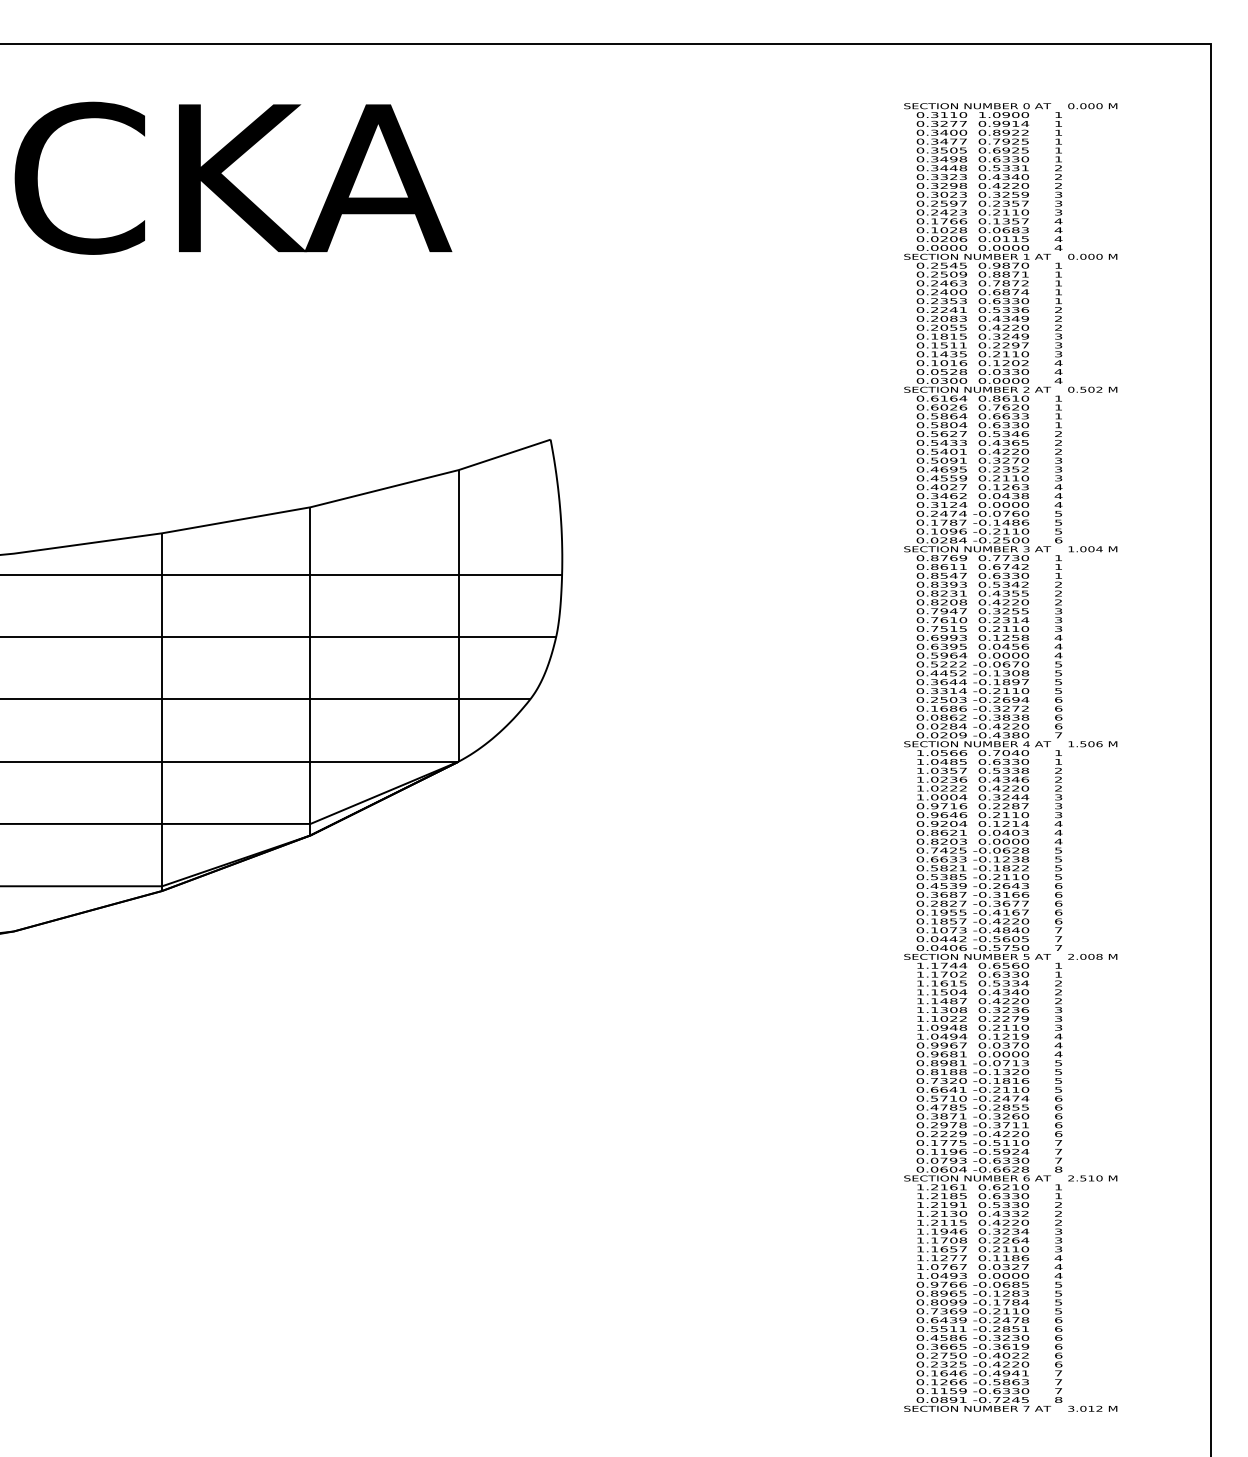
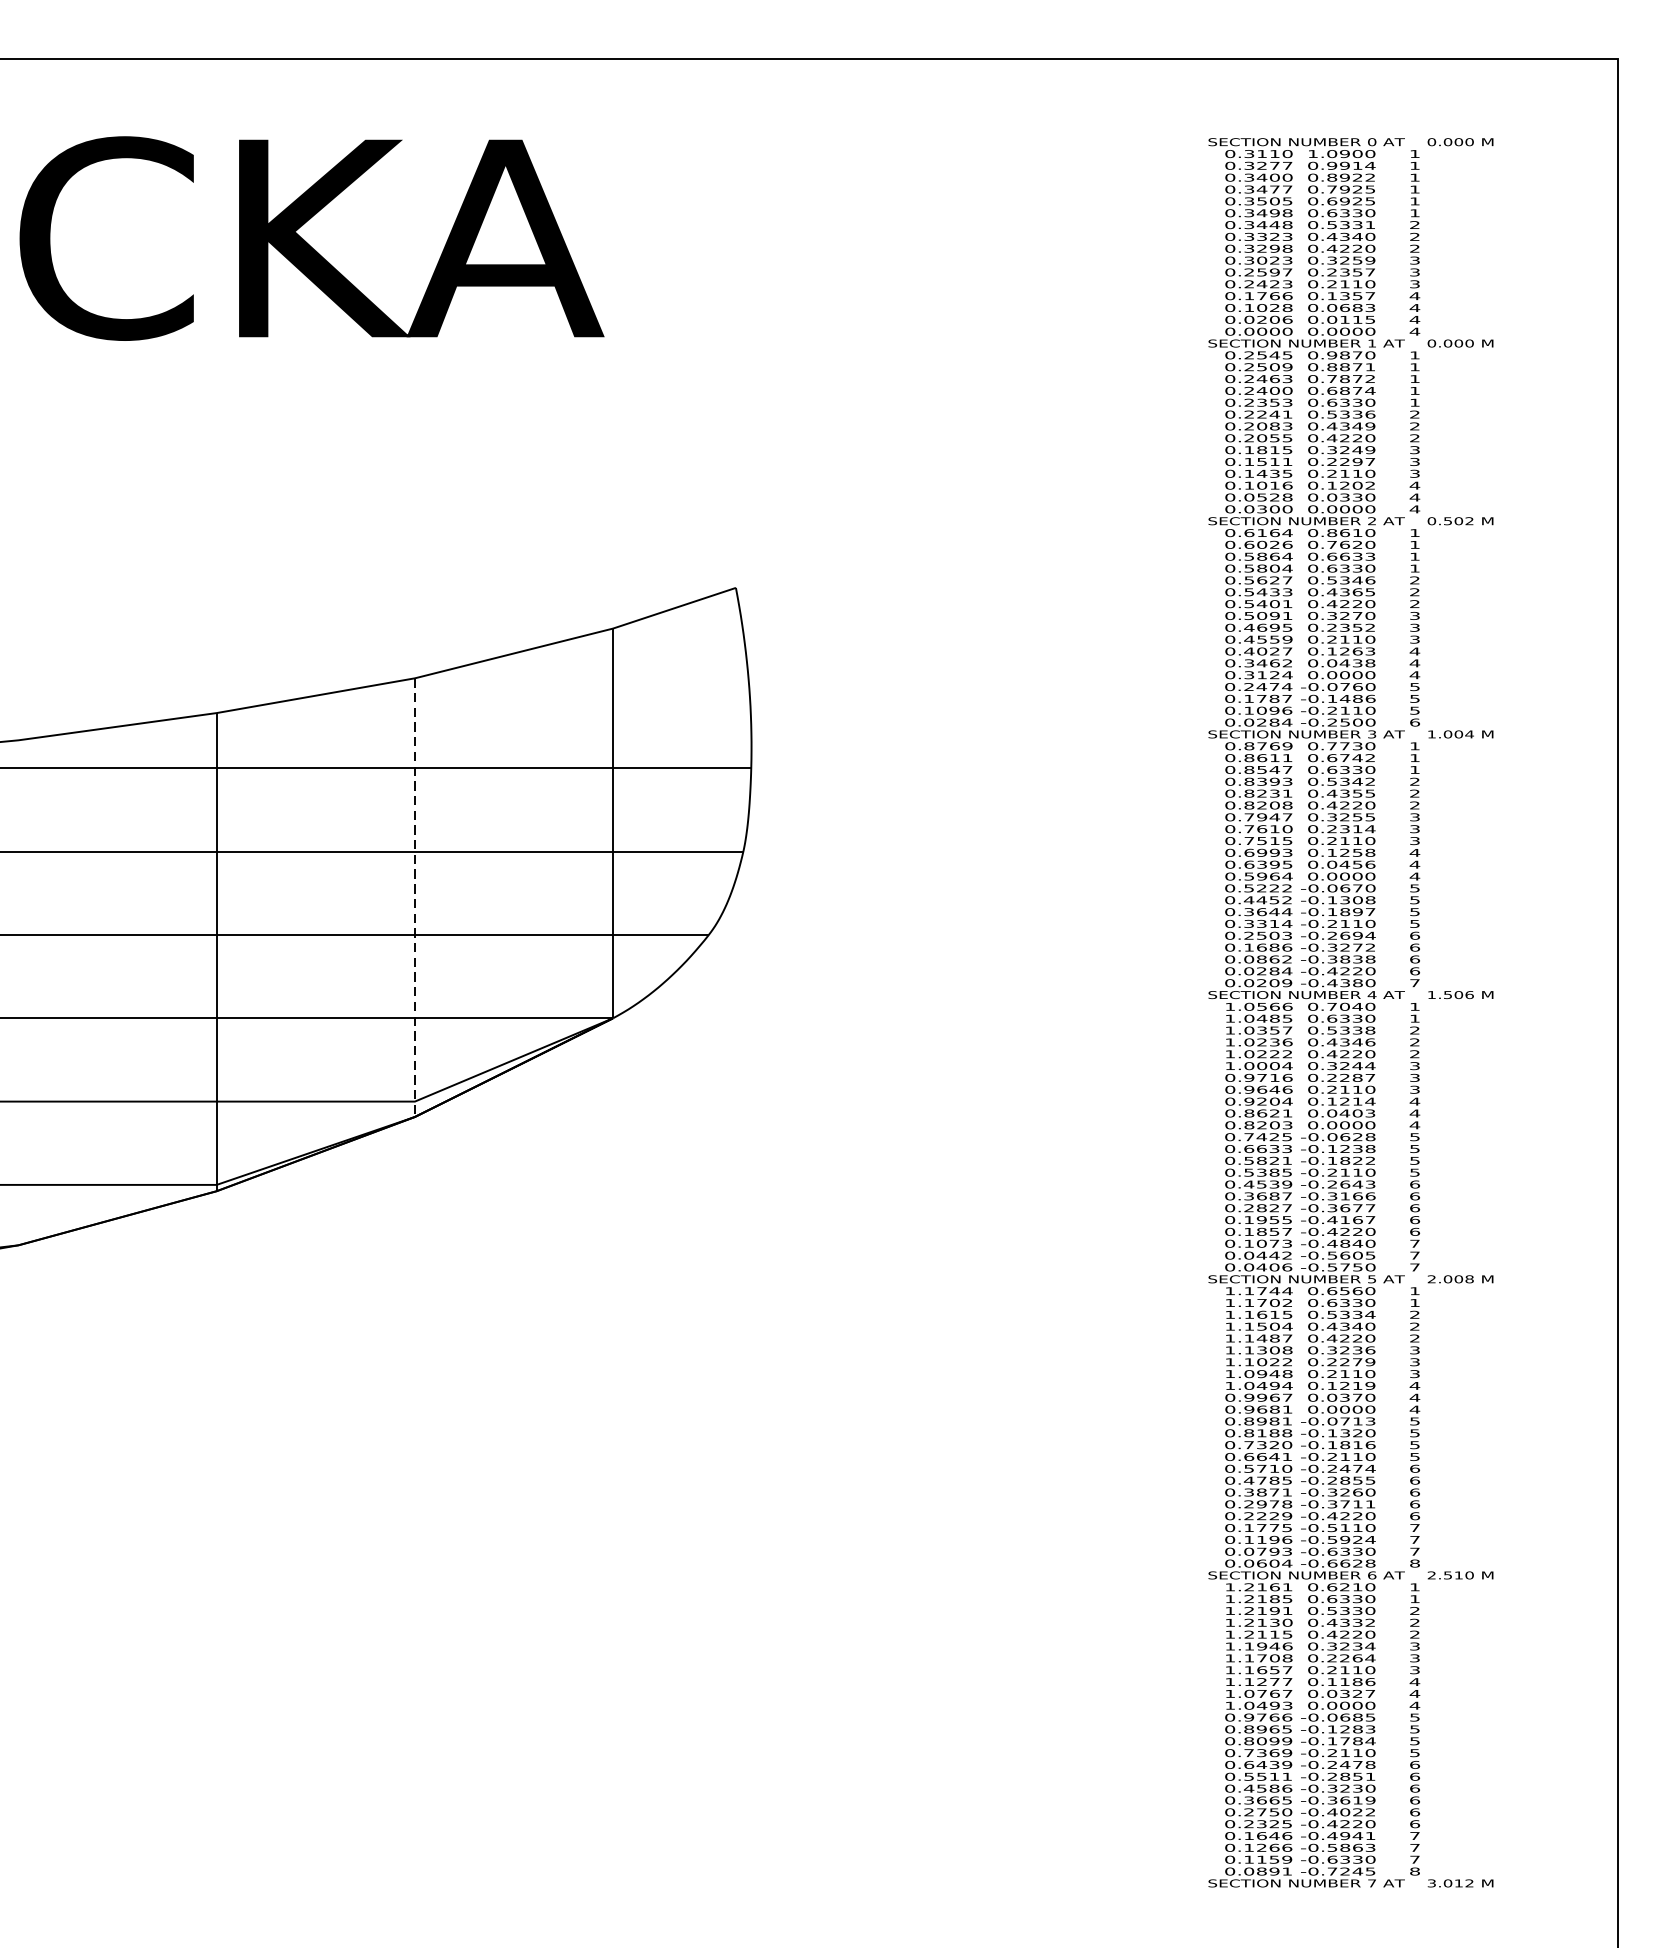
line: (310, 671) -> (414, 897), solid -> dashed

